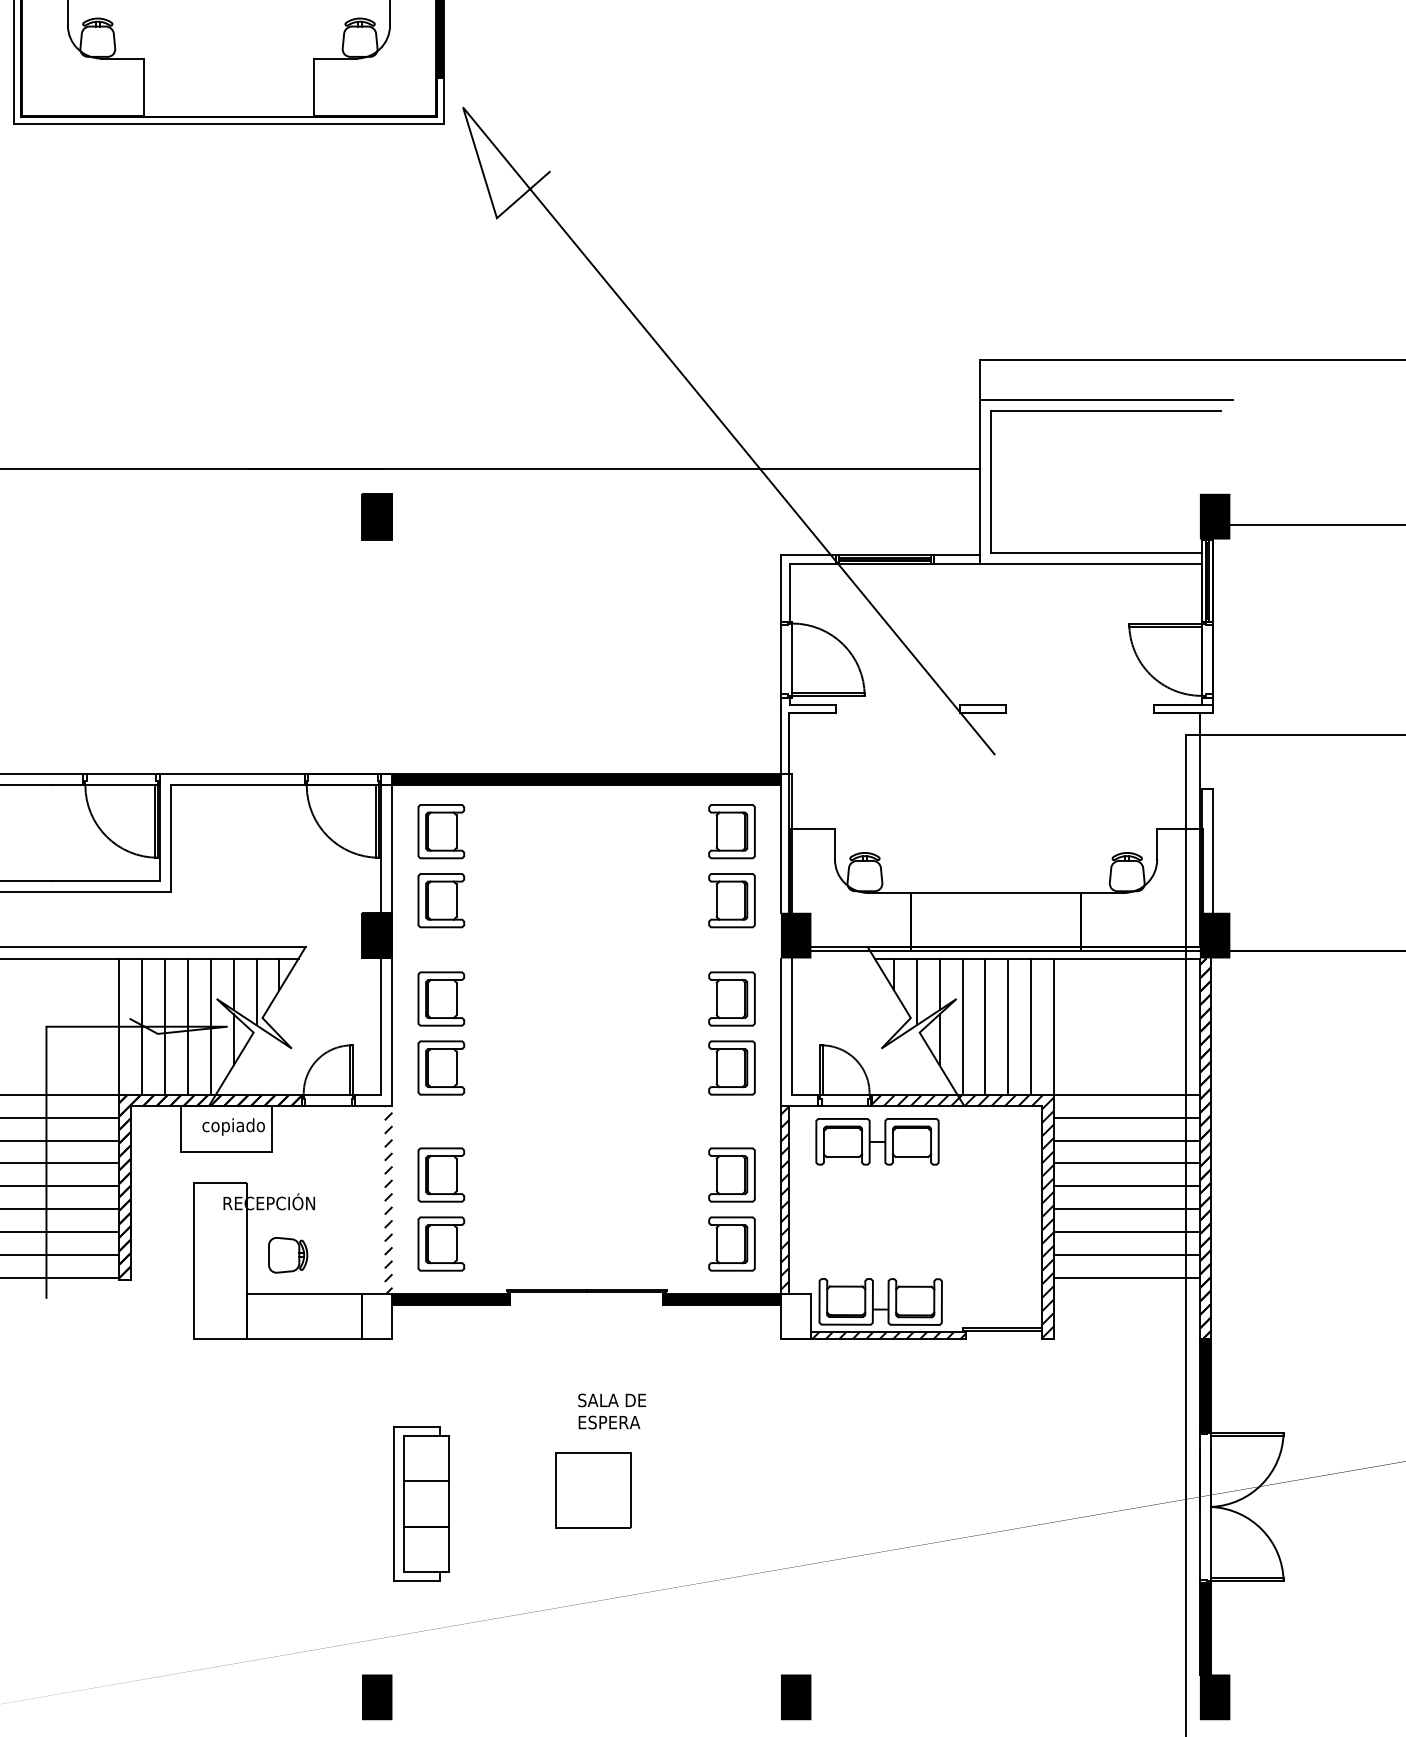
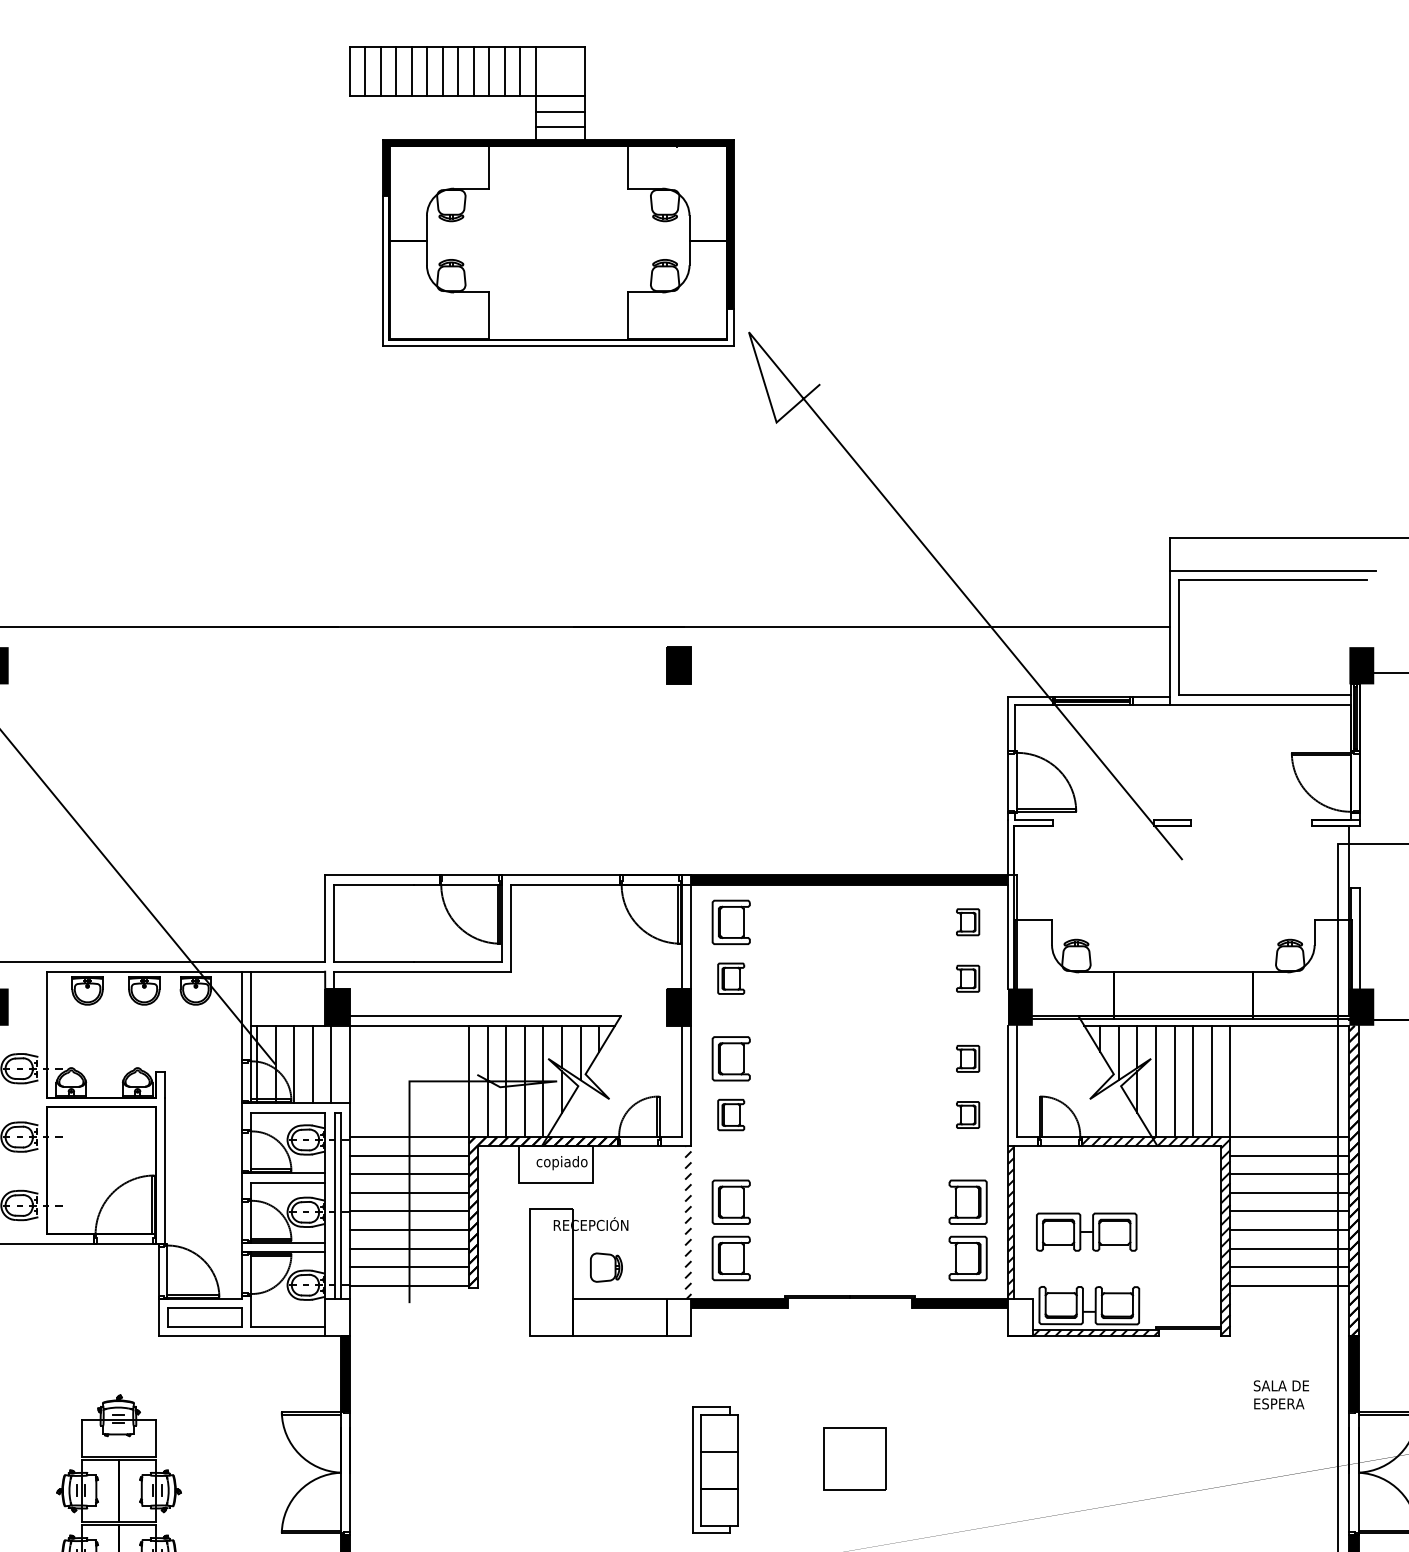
part: (731, 830) -> (967, 921), size x0.6
part: (440, 900) -> (730, 978), size x0.7
part: (731, 900) -> (967, 978), size x0.6
part: (731, 998) -> (967, 1058), size x0.6
part: (440, 1067) -> (730, 1114), size x0.7
part: (731, 1067) -> (967, 1114), size x0.6
part: (877, 1140) -> (1086, 1231), moved
text: (612, 1410) -> (1281, 1394), moved

